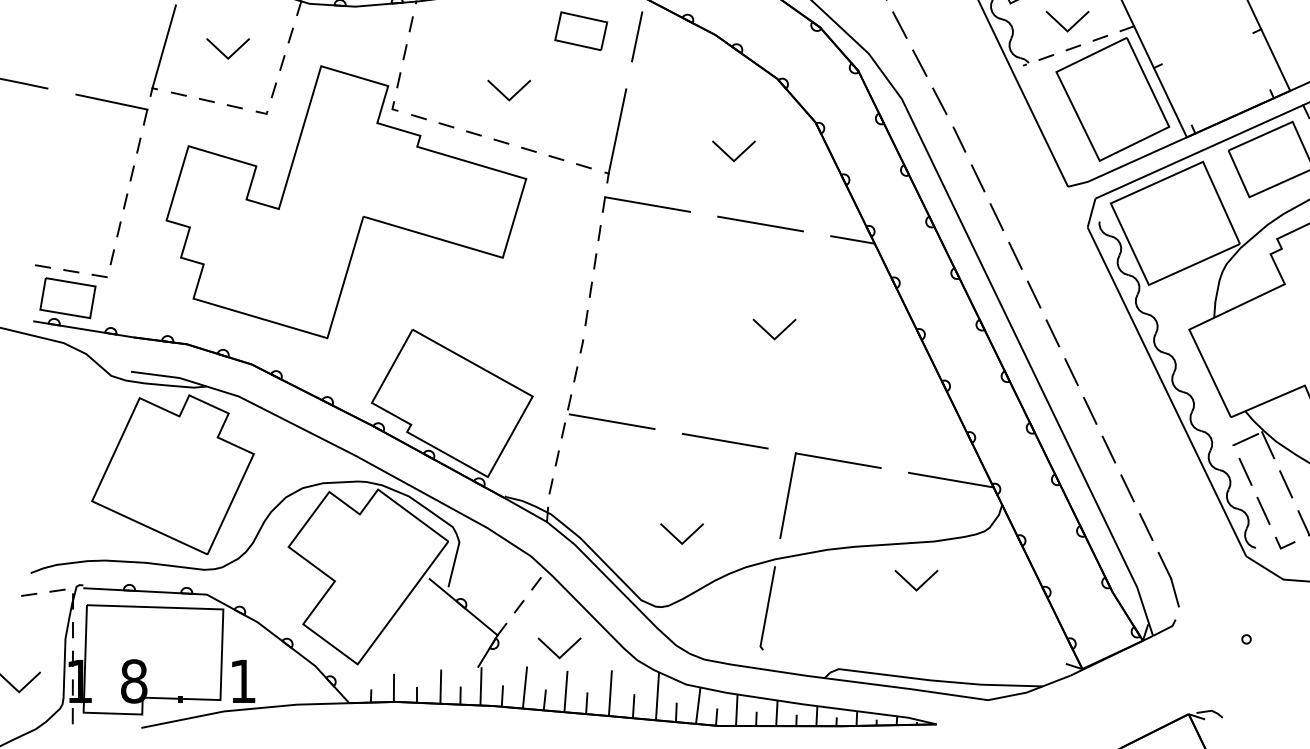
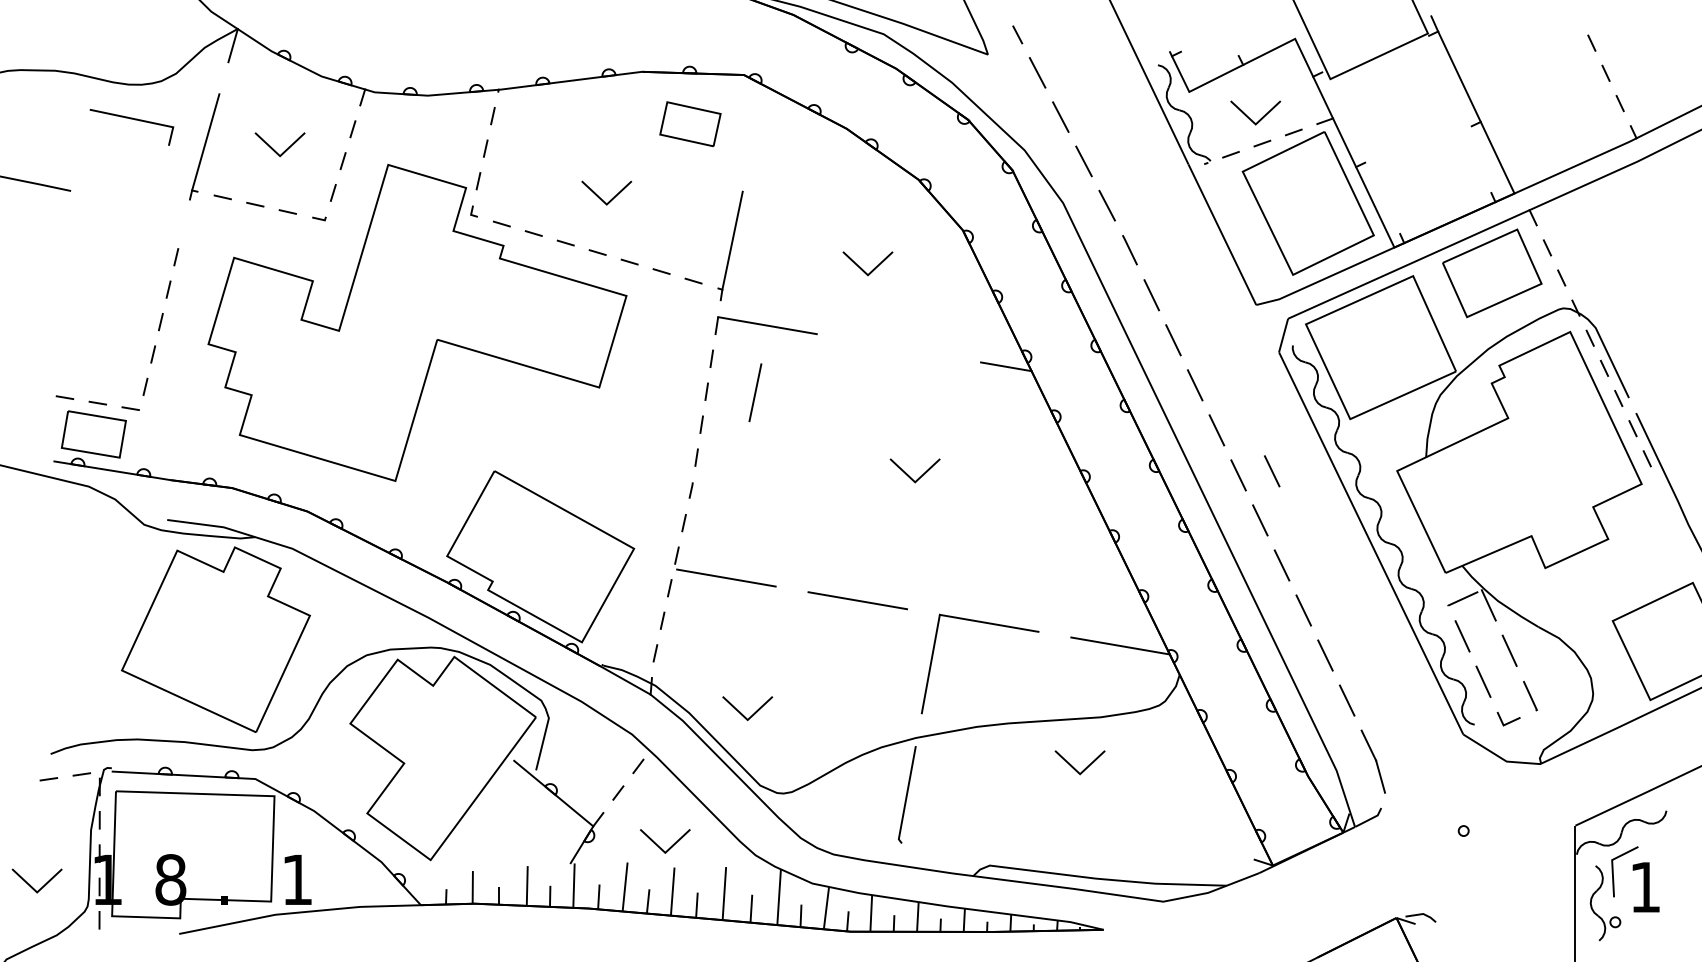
line: (637, 36) -> (755, 392), moved
part: (111, 102) -> (131, 119), moved
line: (760, 223) -> (898, 347), removed
line: (1082, 330) -> (1272, 471), added
line: (677, 538) -> (742, 713), moved

